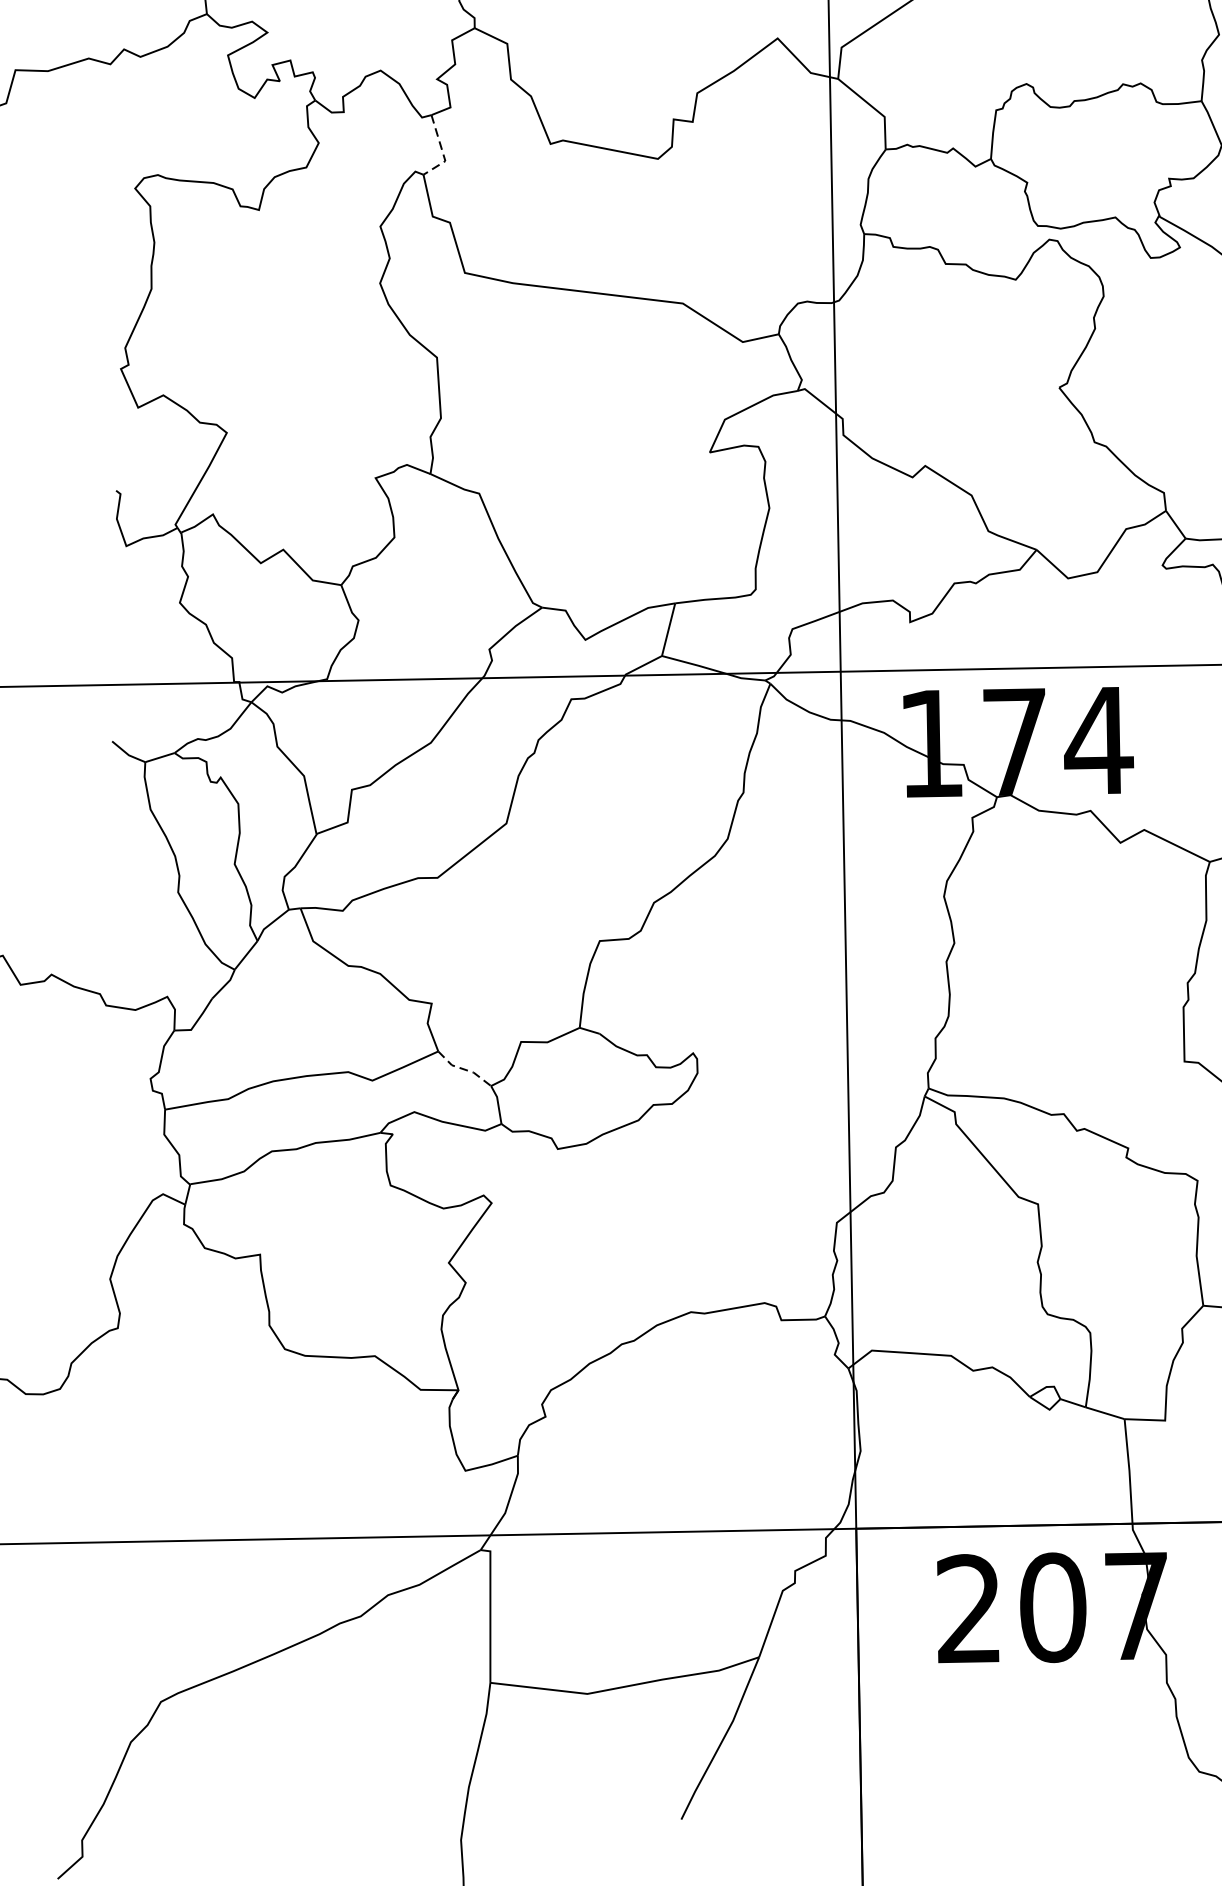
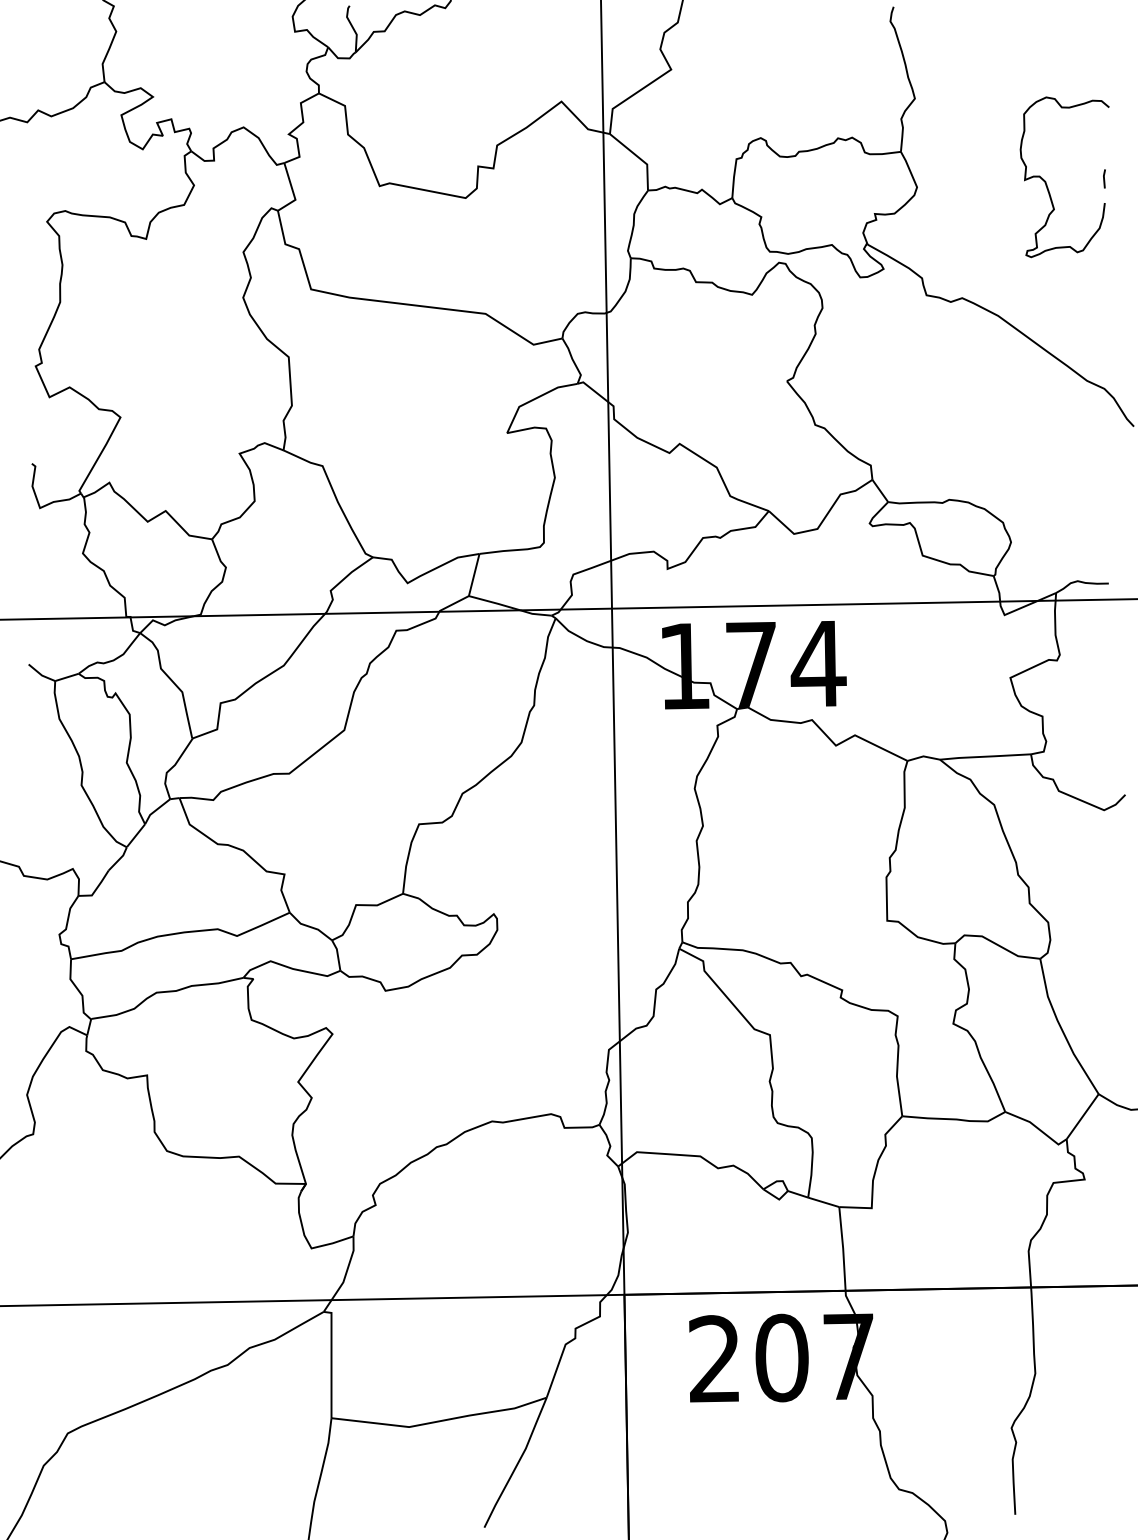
line: (442, 151) -> (293, 192), dashed -> solid
line: (464, 1069) -> (310, 927), dashed -> solid

